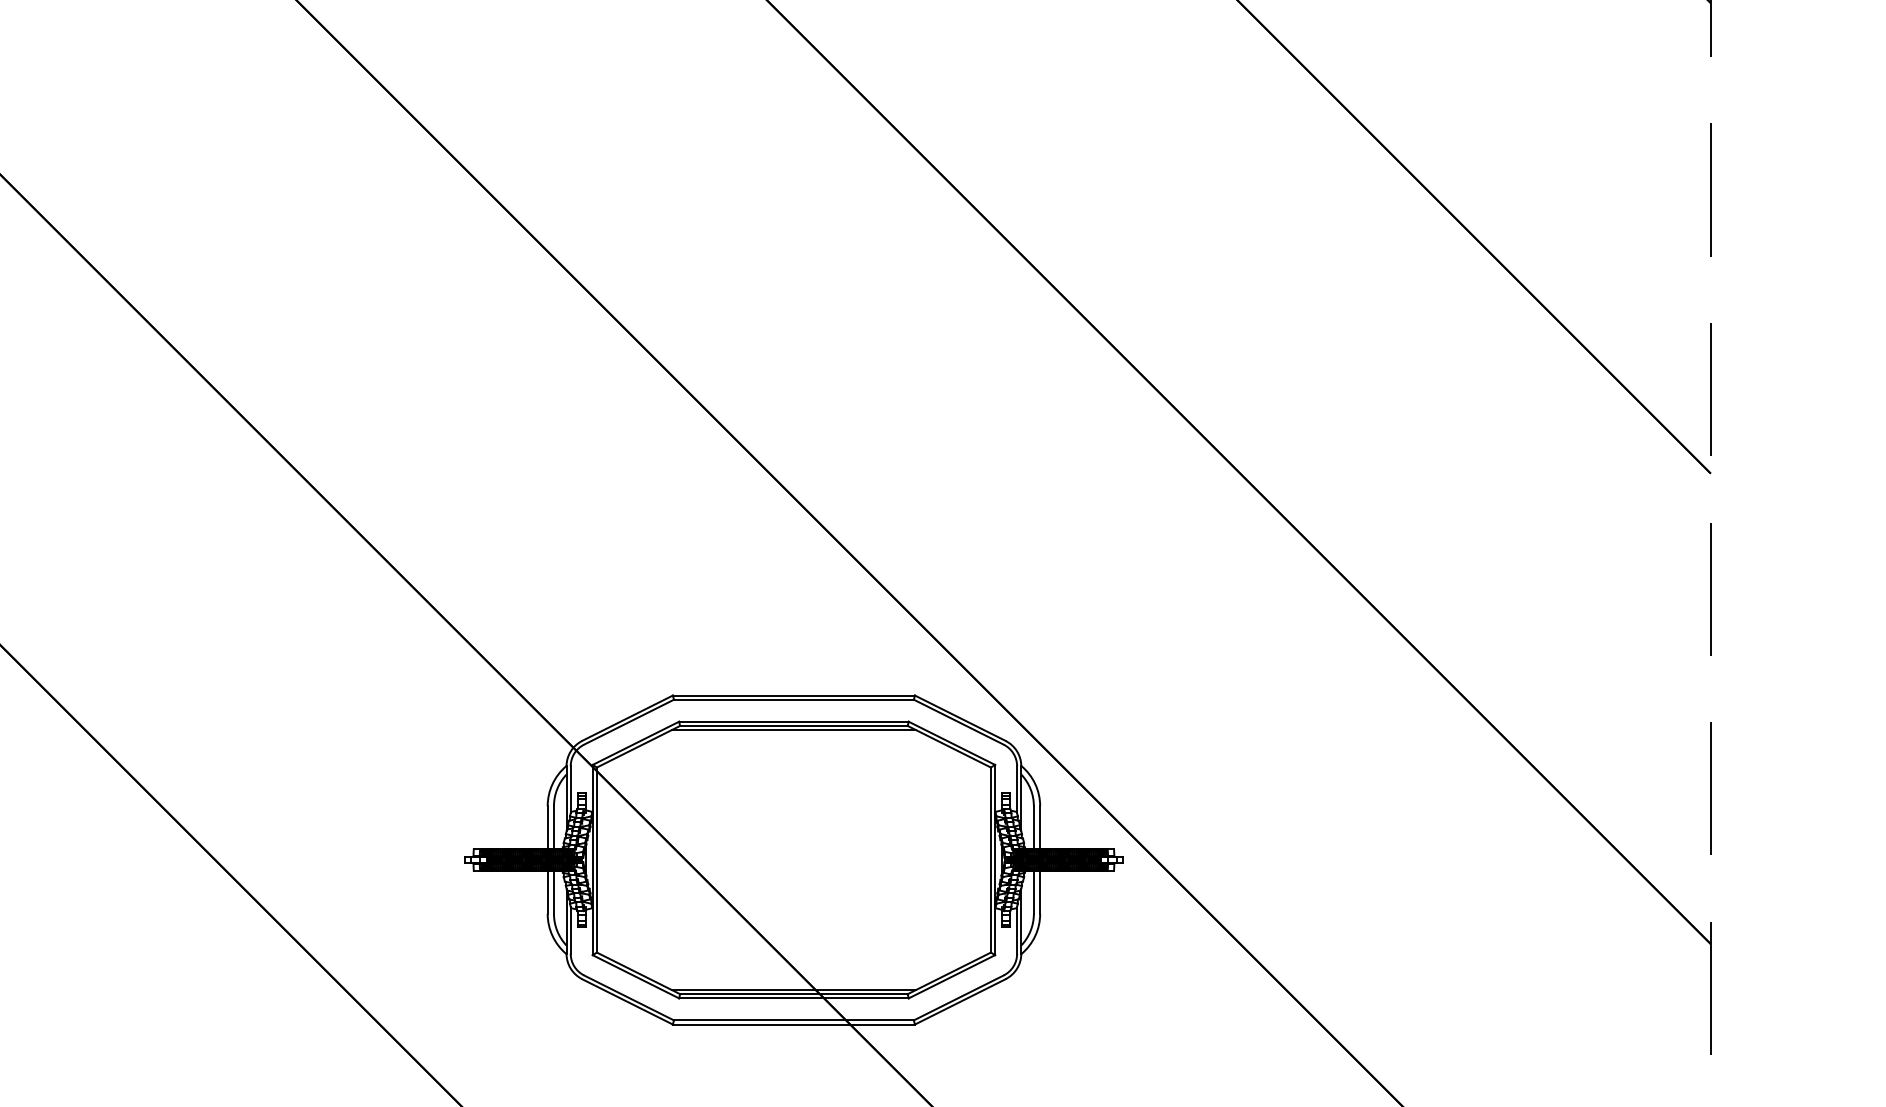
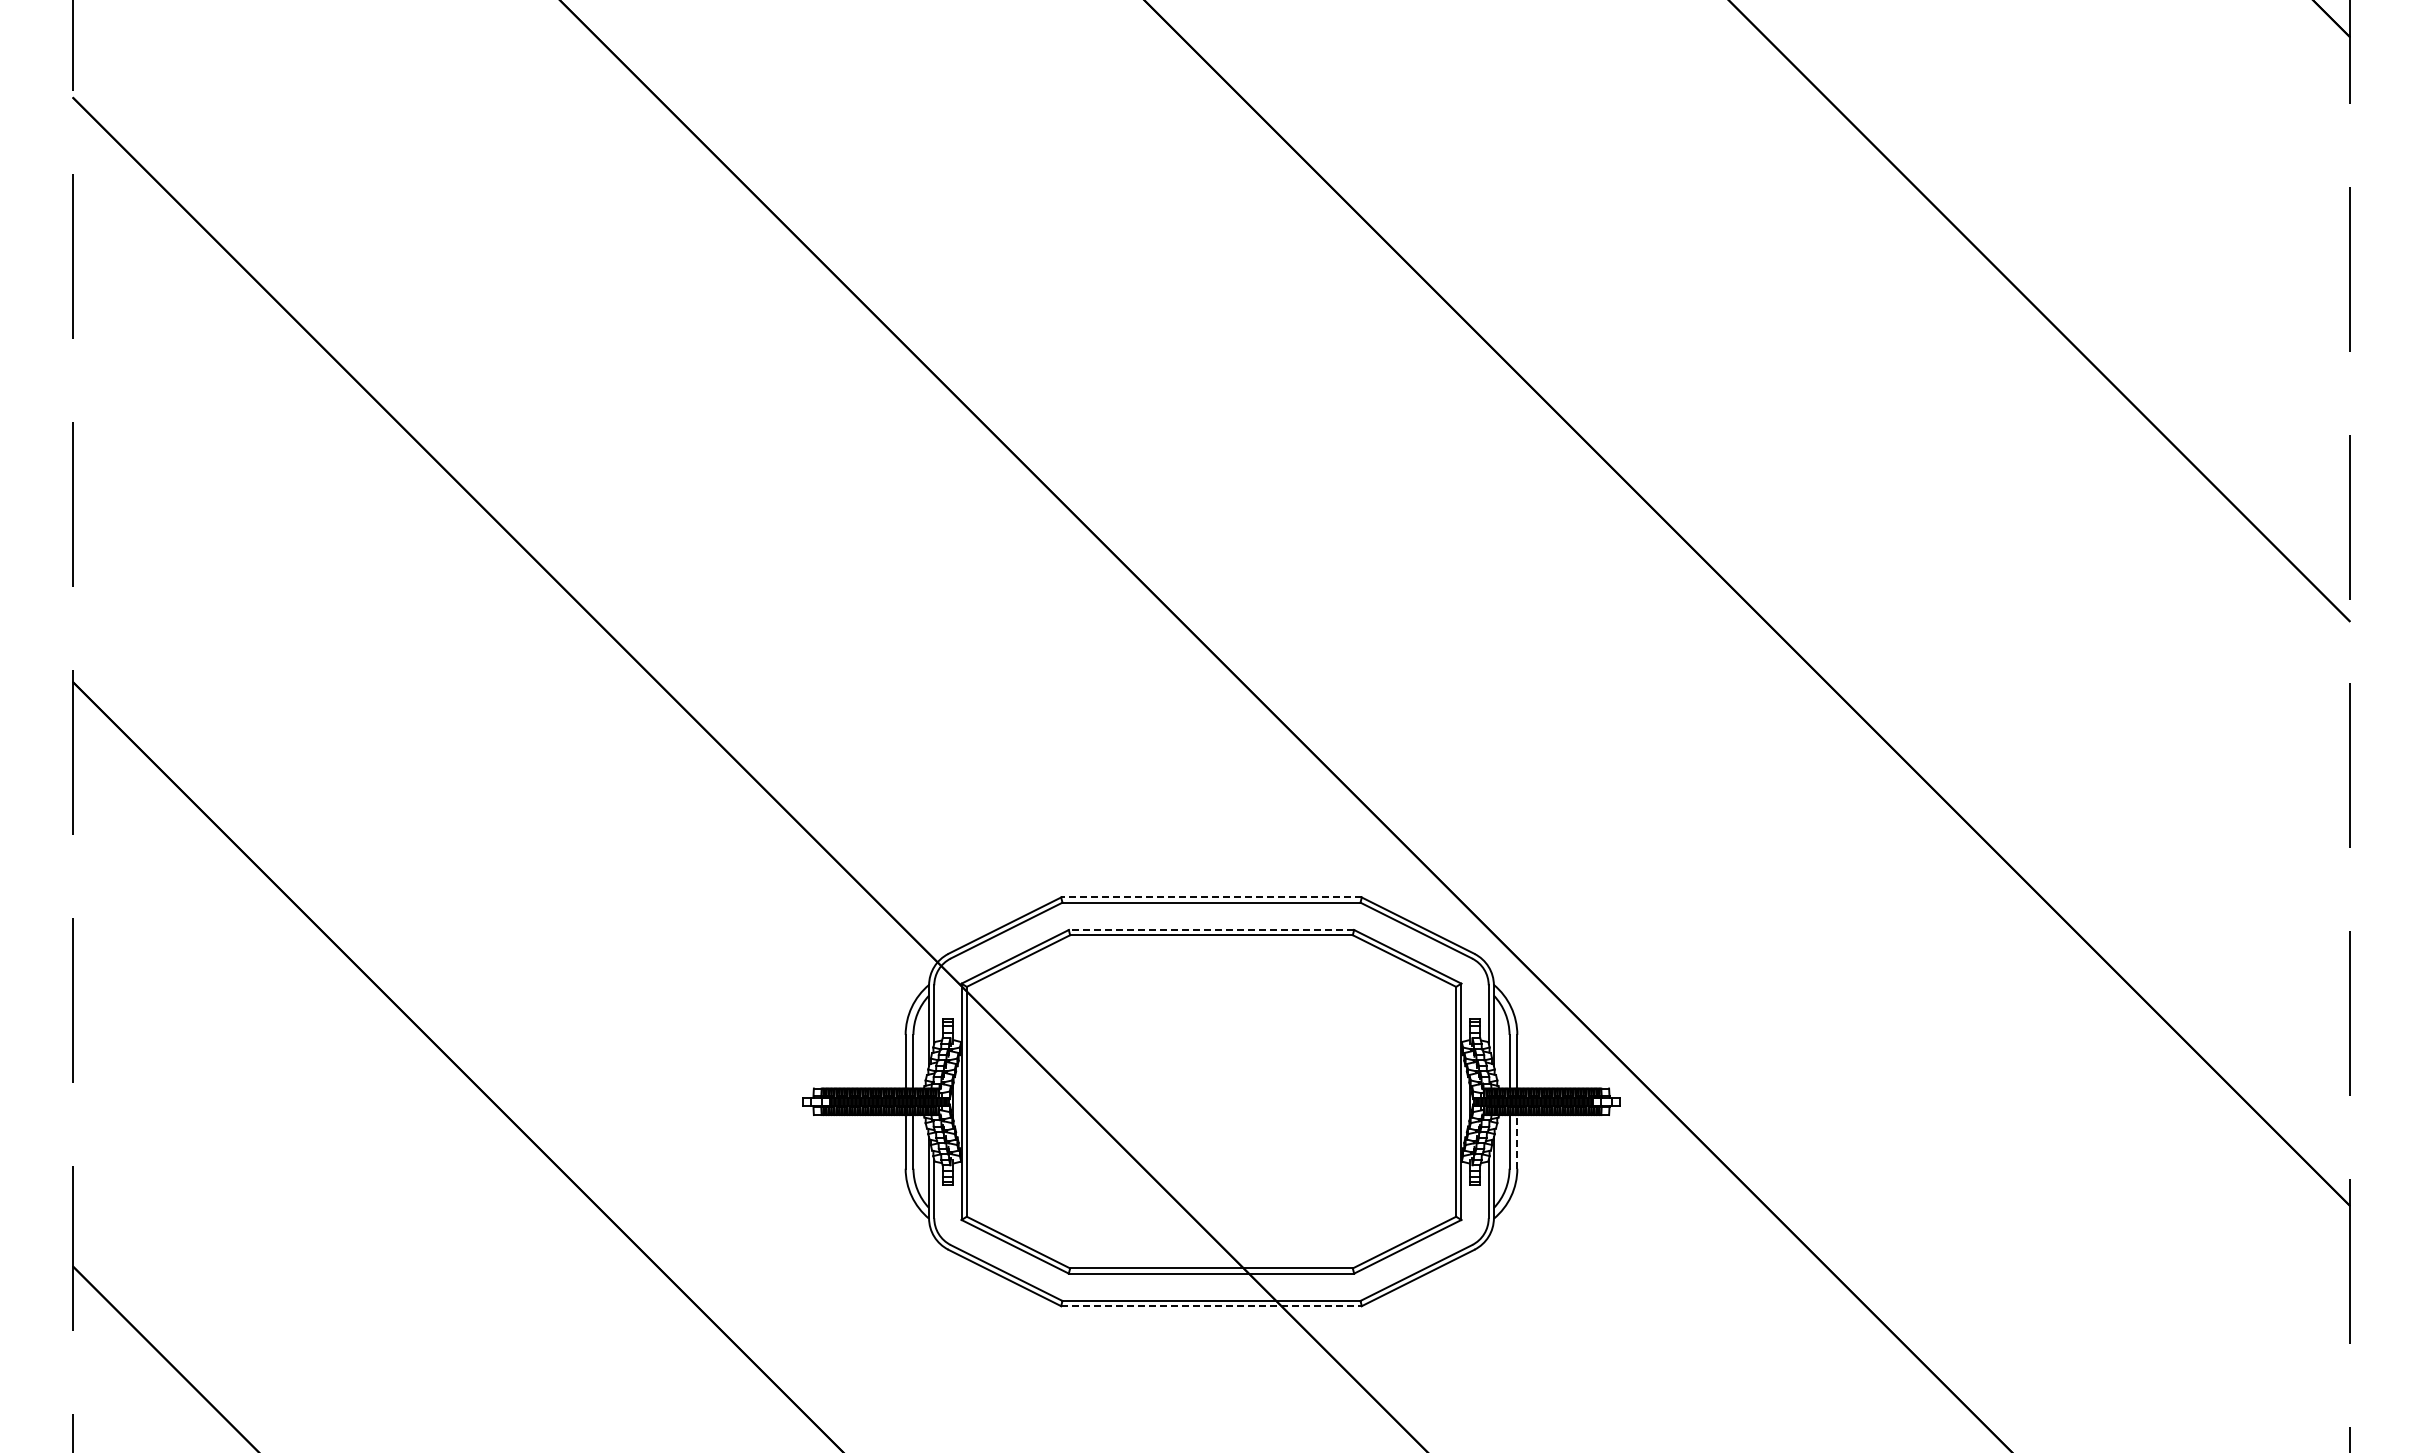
line: (793, 695) -> (1211, 897), solid -> dashed
line: (793, 722) -> (1211, 930), solid -> dashed
line: (793, 730) -> (1211, 940), removed
line: (1040, 892) -> (1517, 1141), solid -> dashed
line: (793, 990) -> (1211, 1263), removed
line: (793, 1024) -> (1211, 1306), solid -> dashed

